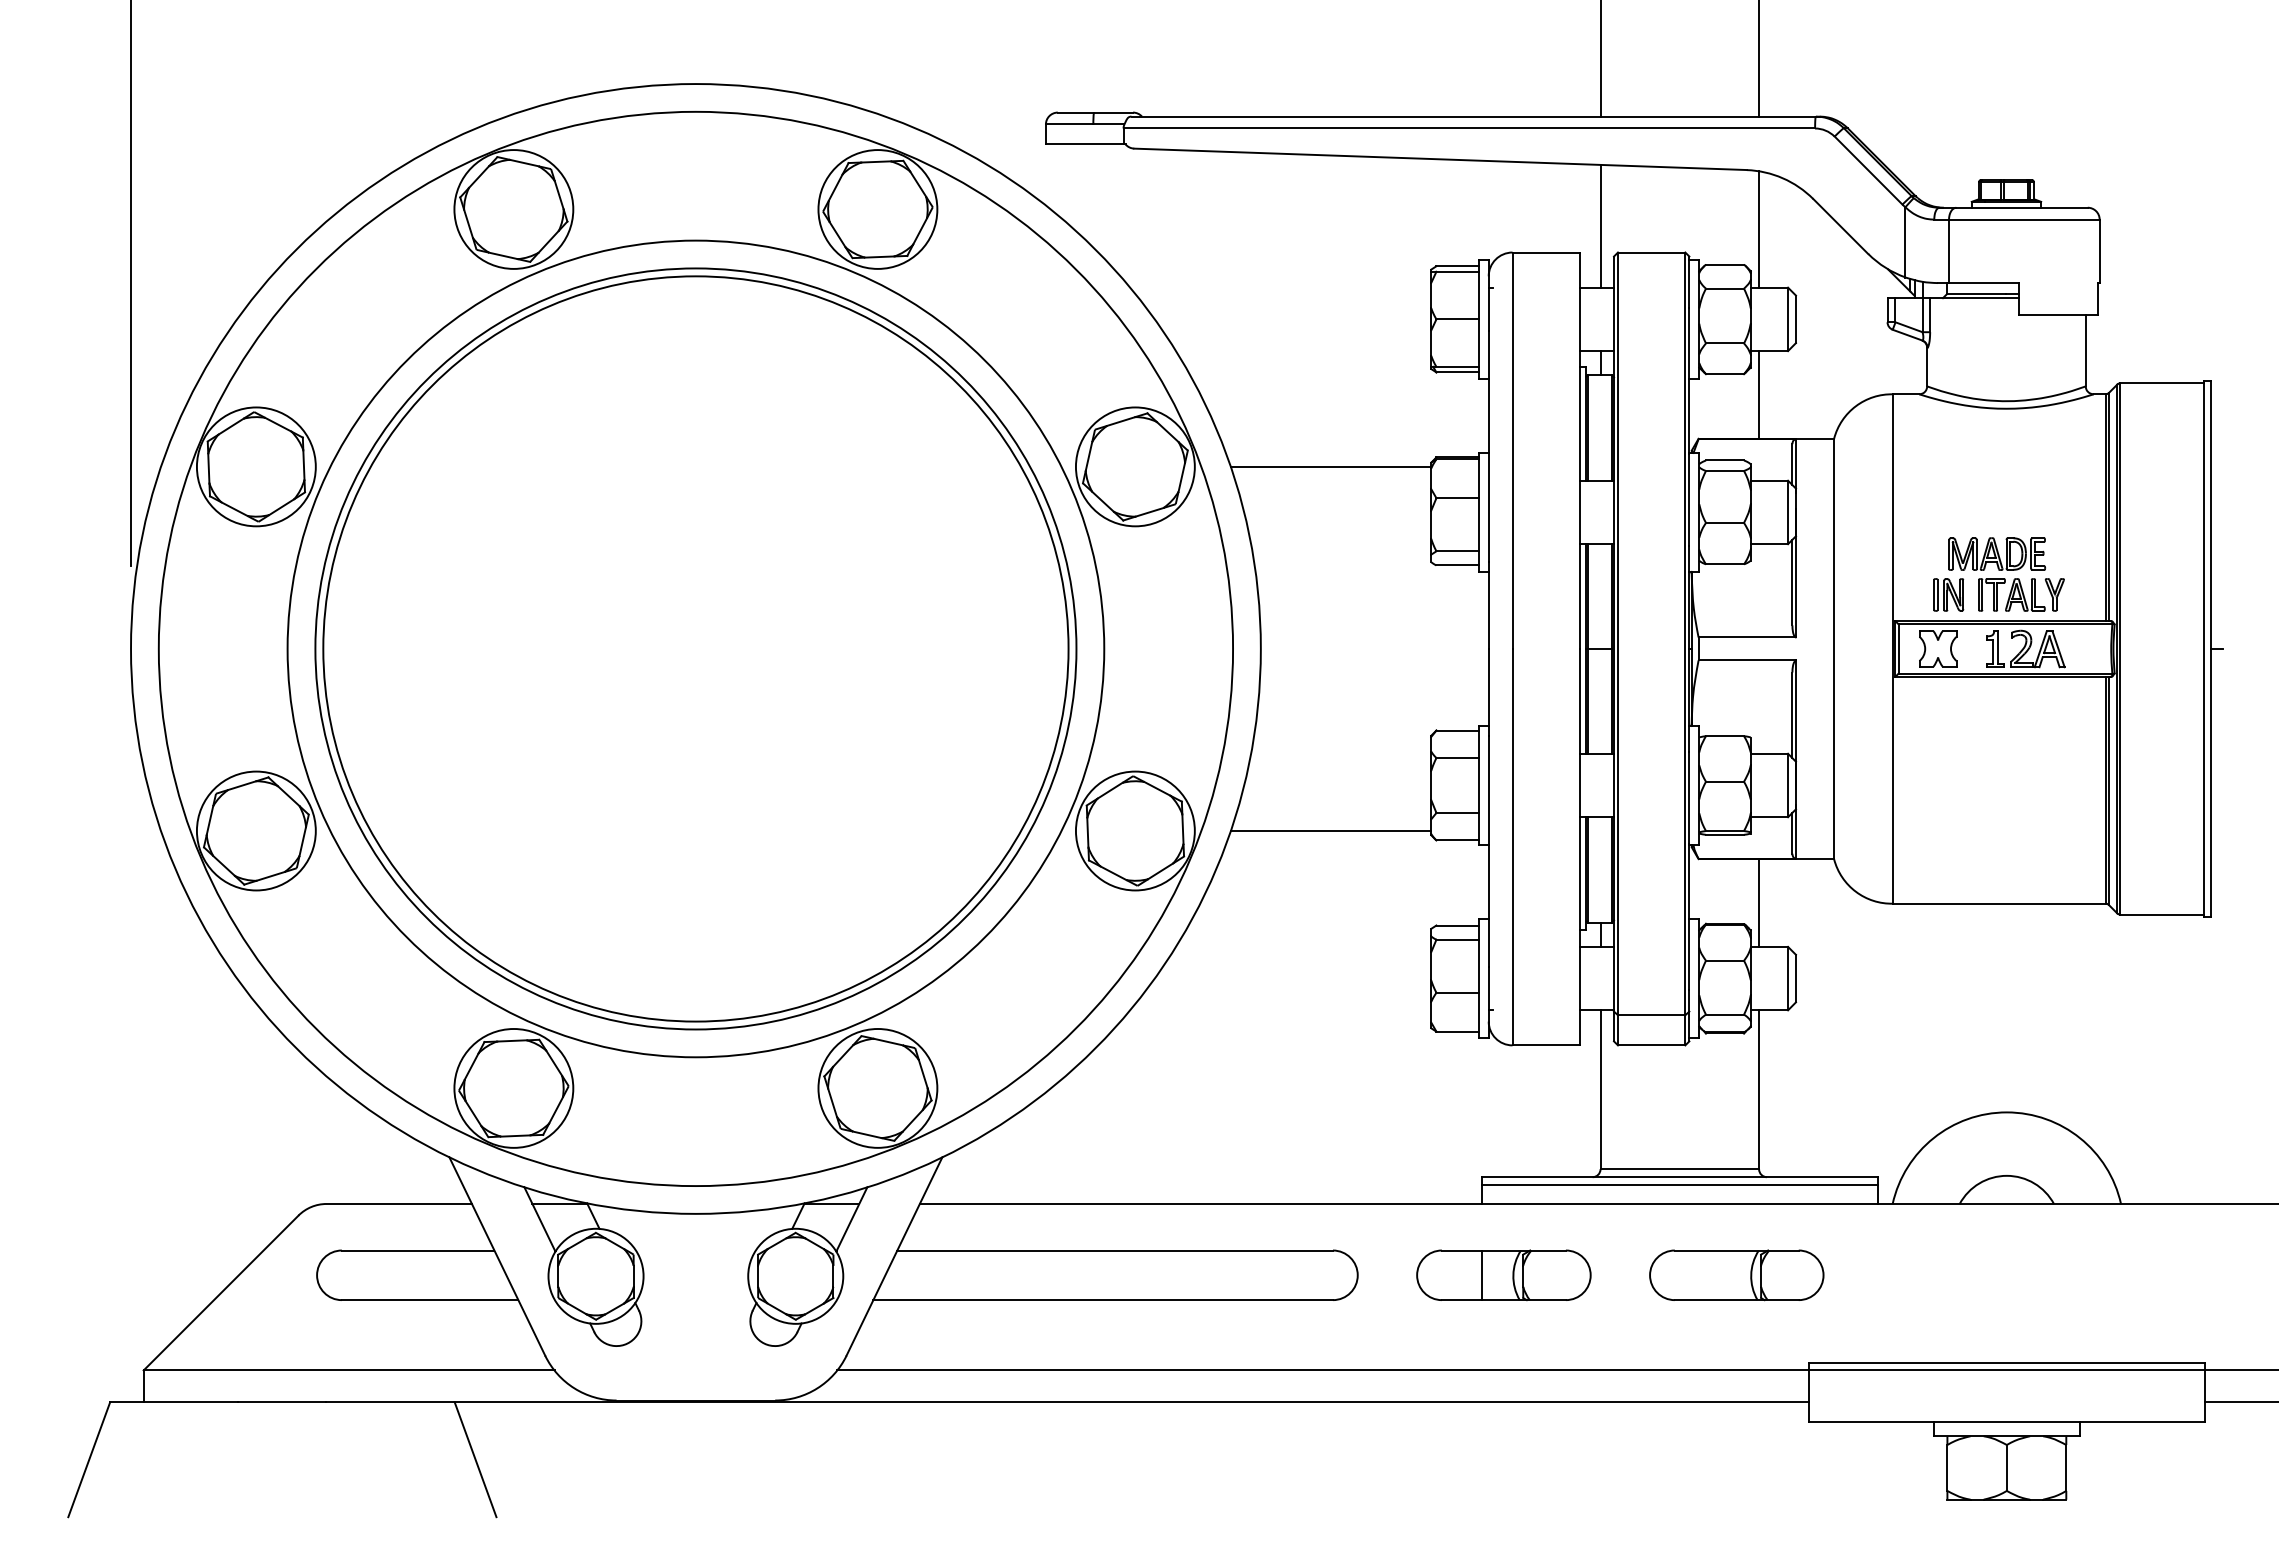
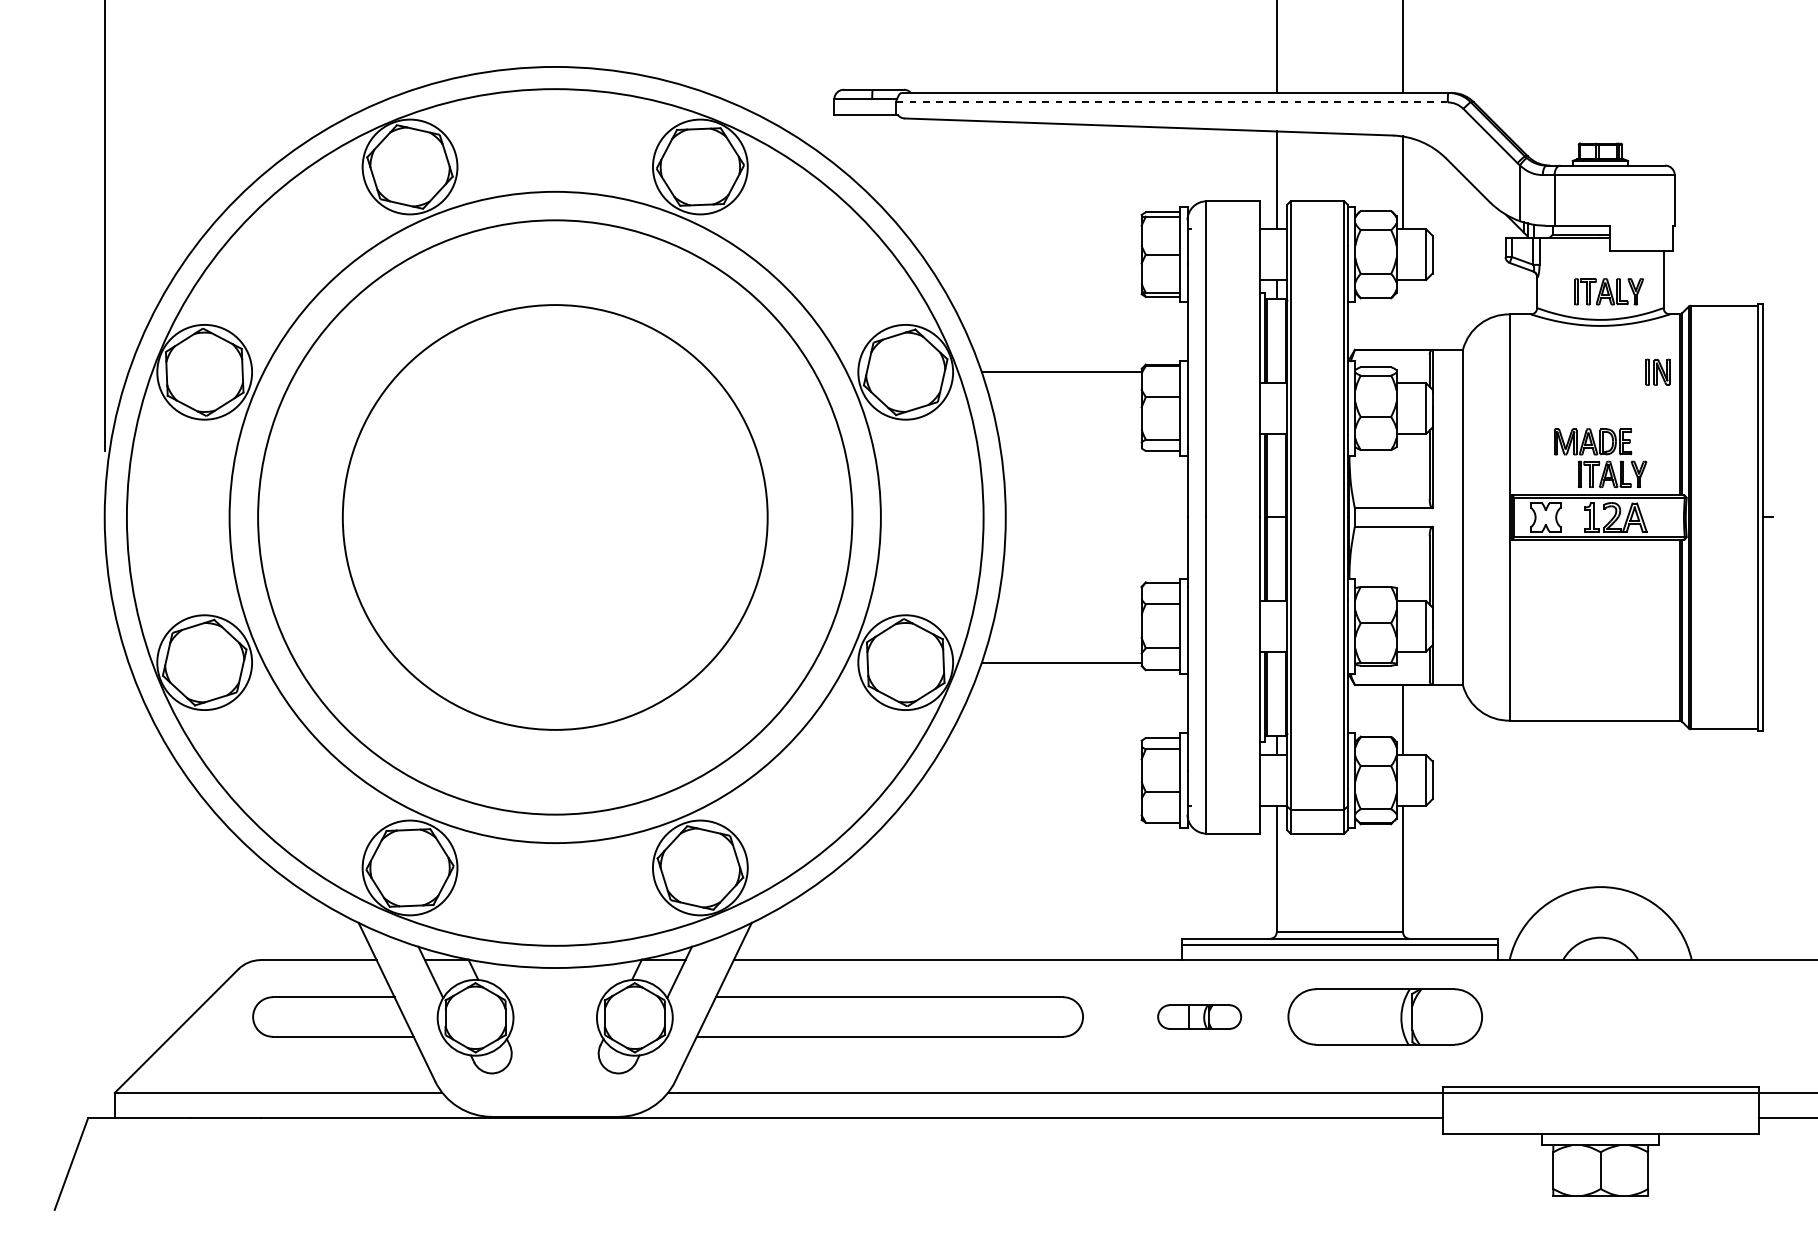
line: (1469, 128) -> (1172, 102), solid -> dashed
part: (2017, 365) -> (1609, 291), added
line: (1759, 394) -> (1403, 314), removed
part: (1948, 594) -> (1657, 371), moved
circle: (695, 648) -> (554, 517), size x0.7
part: (1503, 1275) -> (1199, 1017), size x0.6
part: (1736, 1275) -> (1385, 1017), size x1.4
line: (475, 1459) -> (379, 1163), removed

